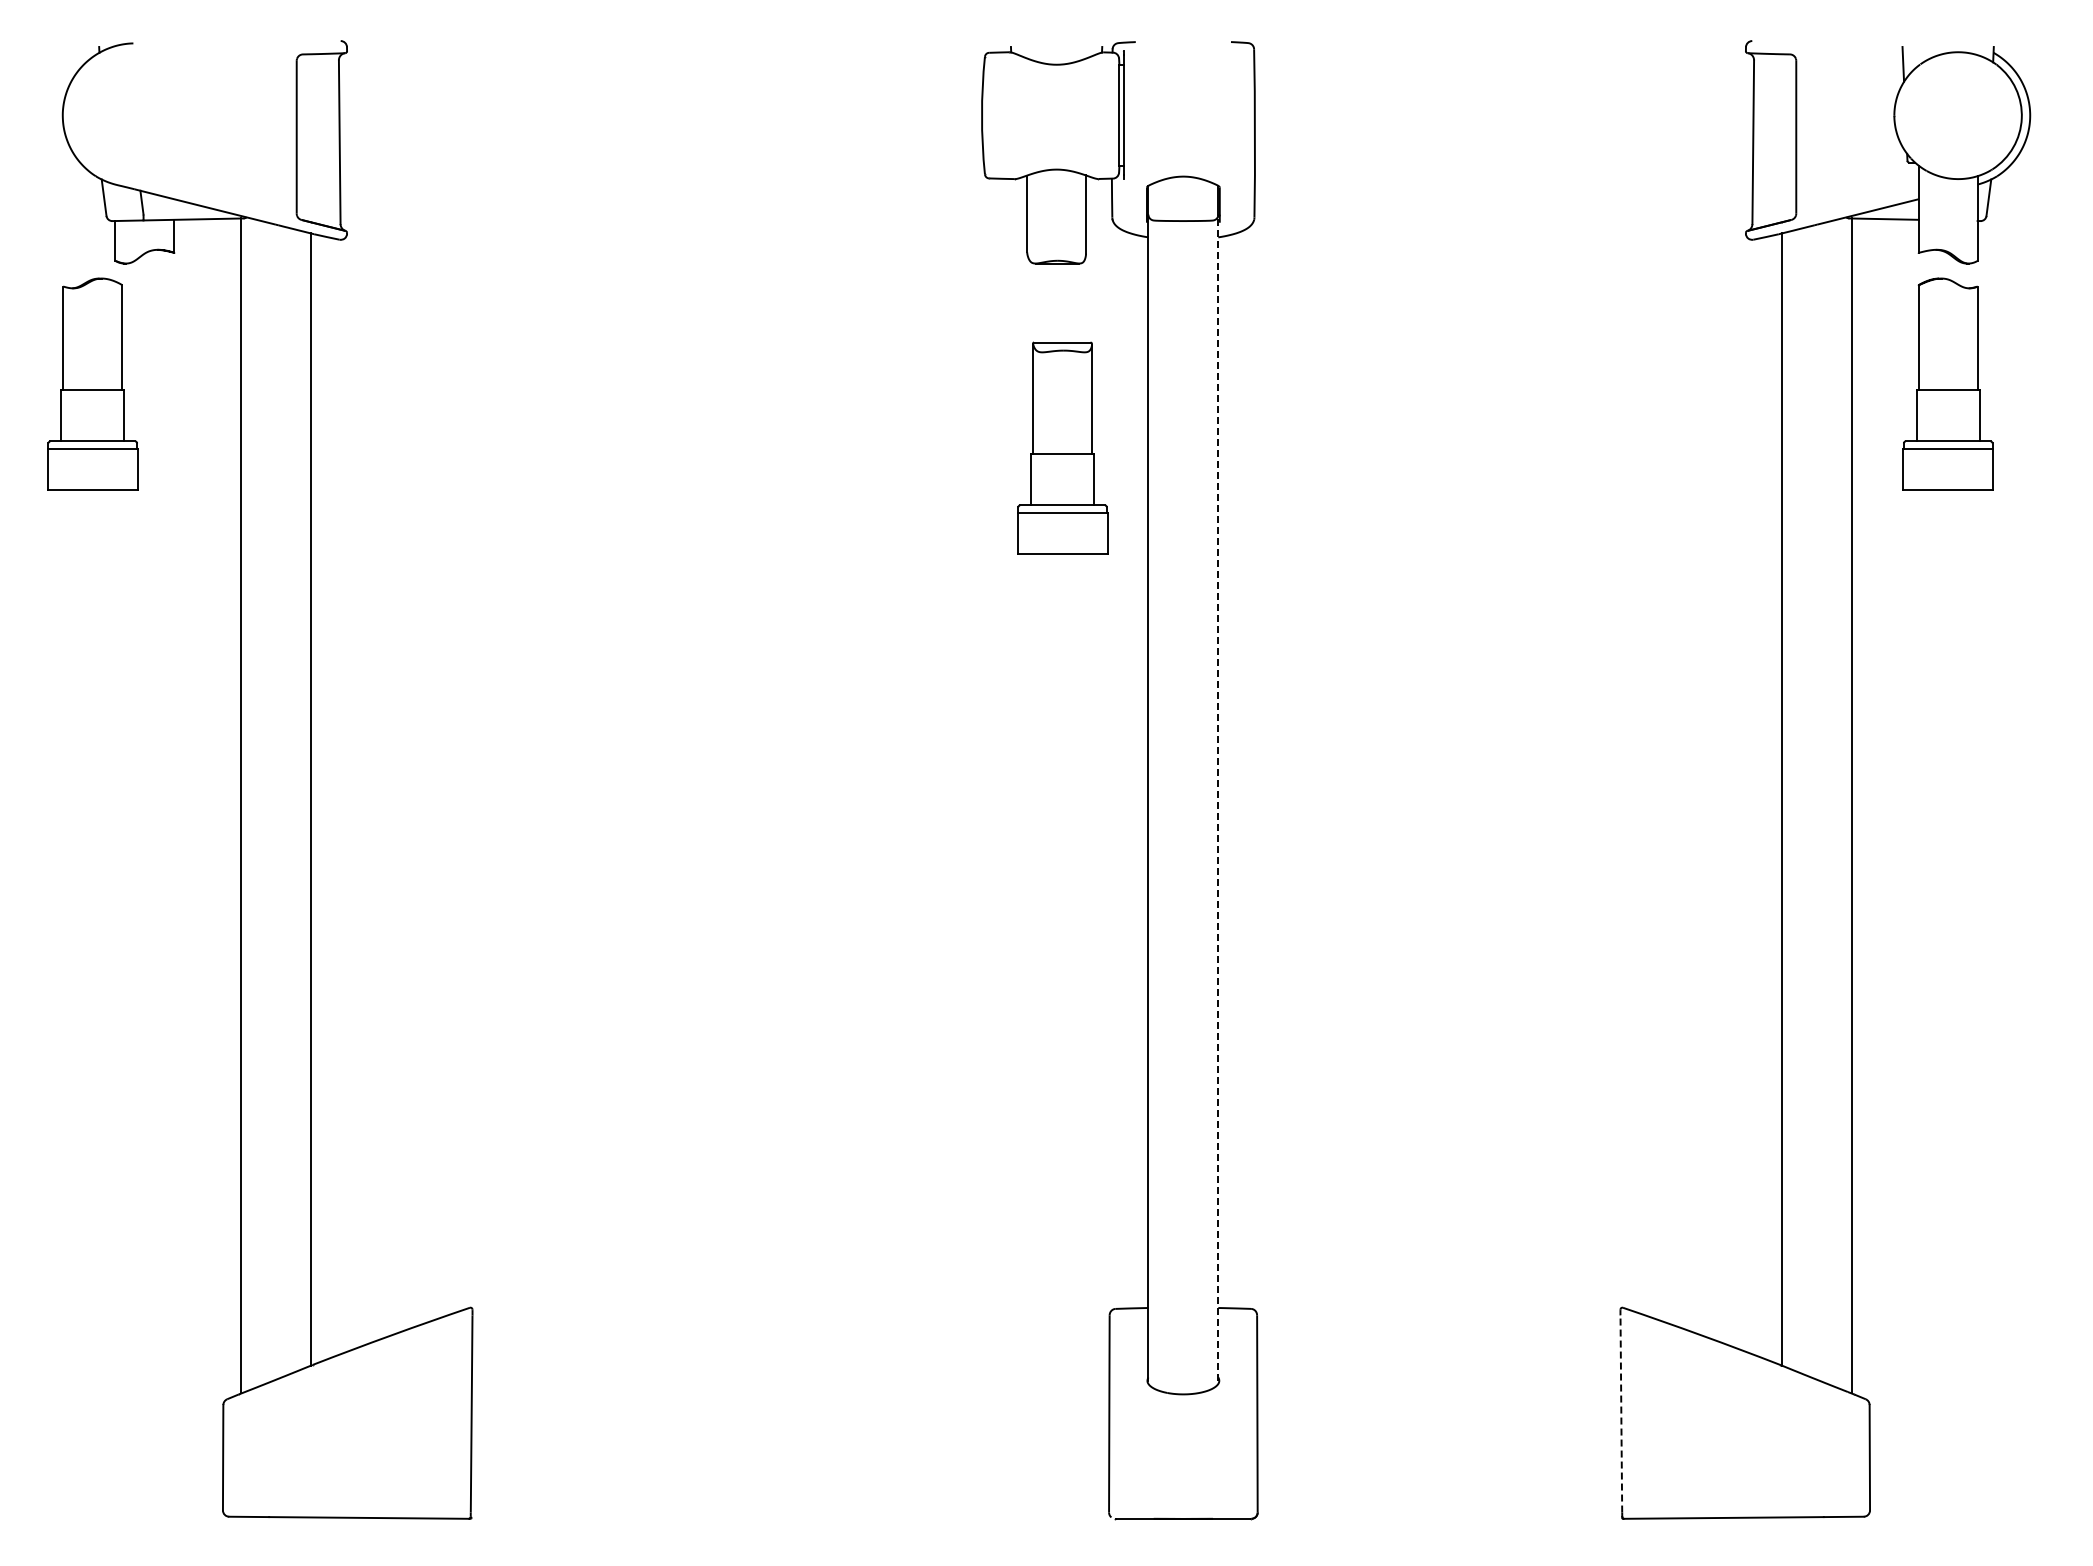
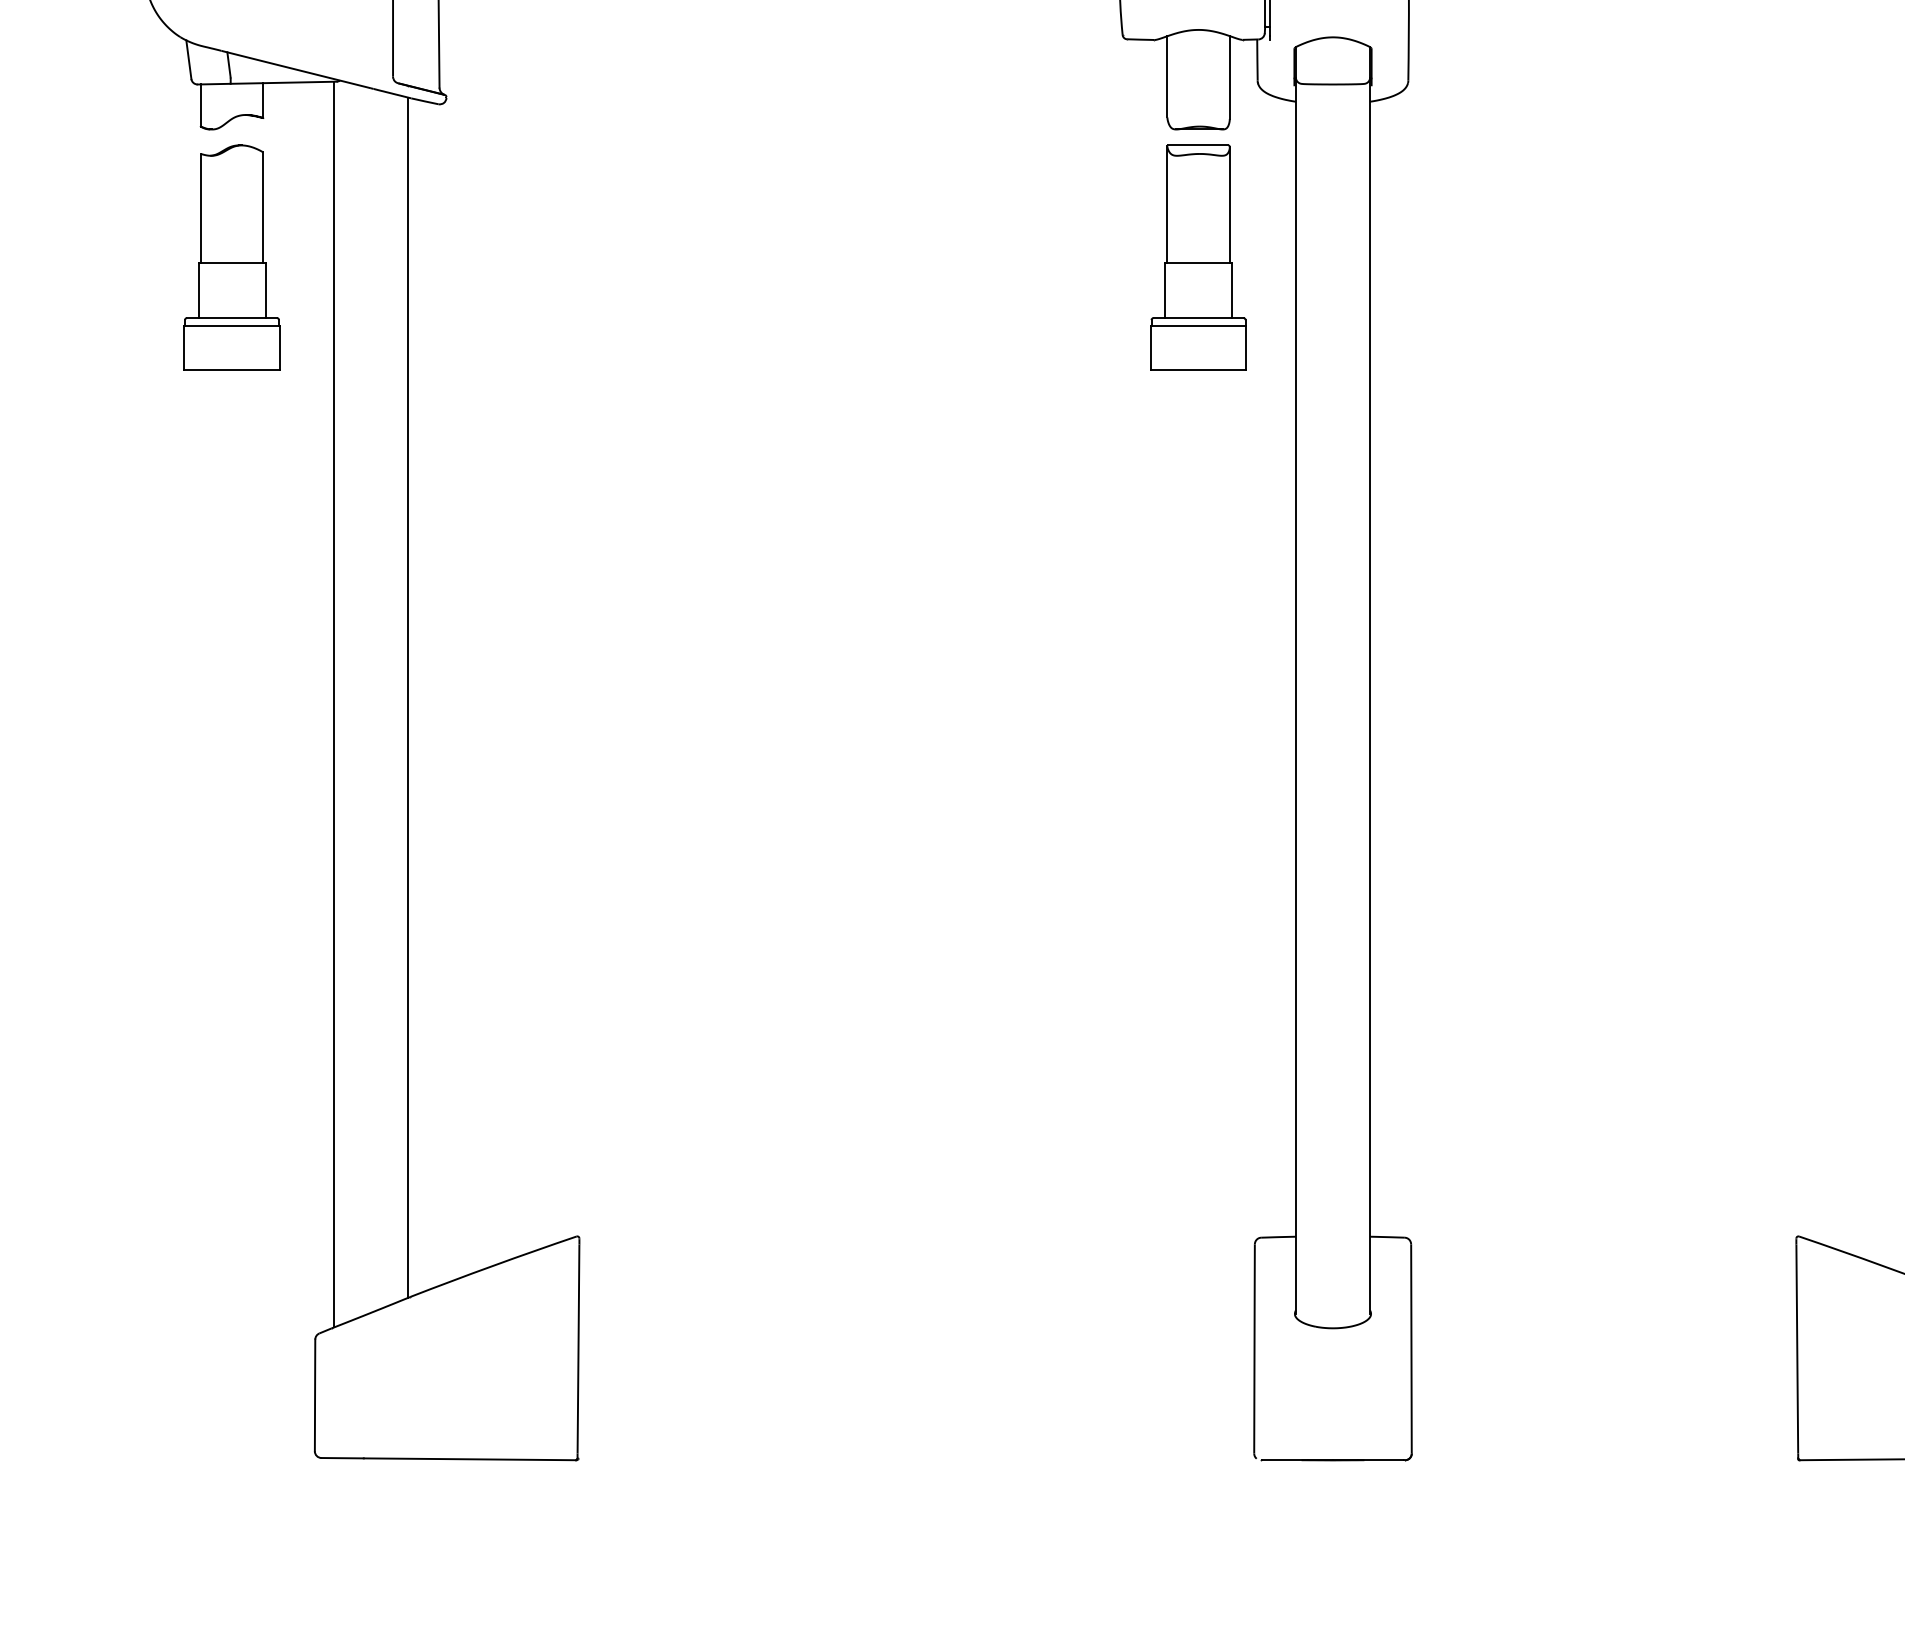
part: (92, 383) -> (231, 256), moved
part: (1062, 447) -> (1198, 256), moved
line: (1218, 798) -> (1370, 696), dashed -> solid
line: (1621, 1413) -> (1797, 1348), dashed -> solid

